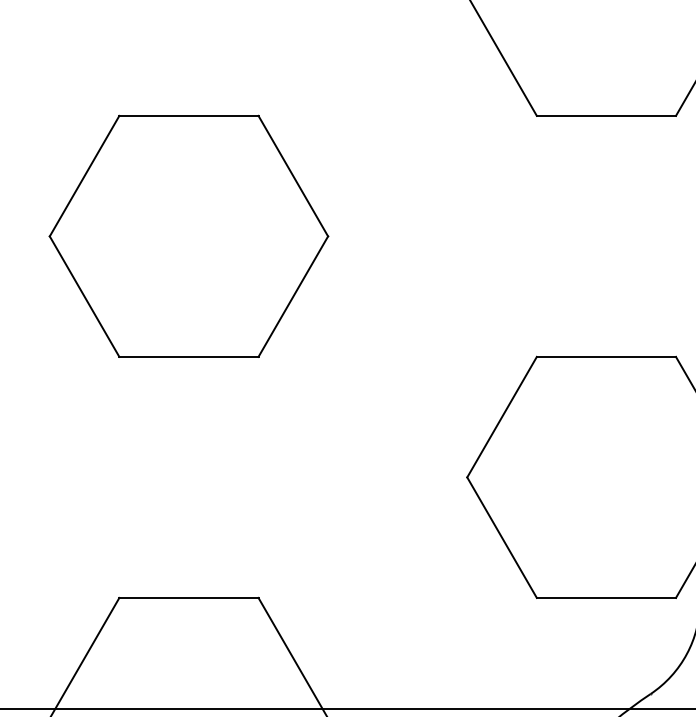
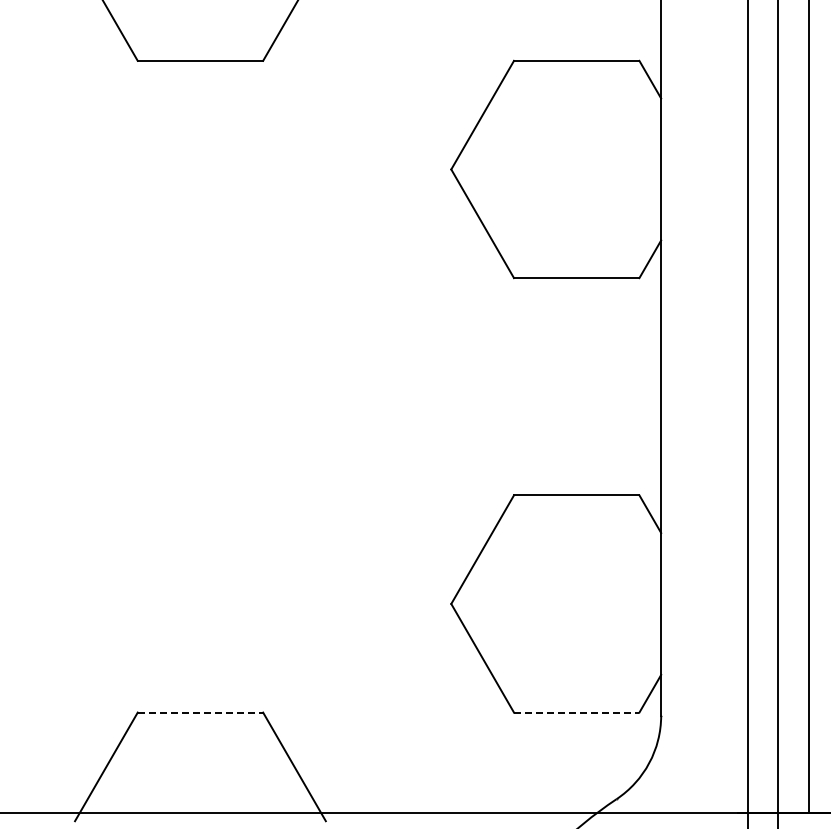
part: (187, 236) -> (199, 386), removed
line: (188, 597) -> (200, 712), solid -> dashed
line: (606, 597) -> (576, 712), solid -> dashed

